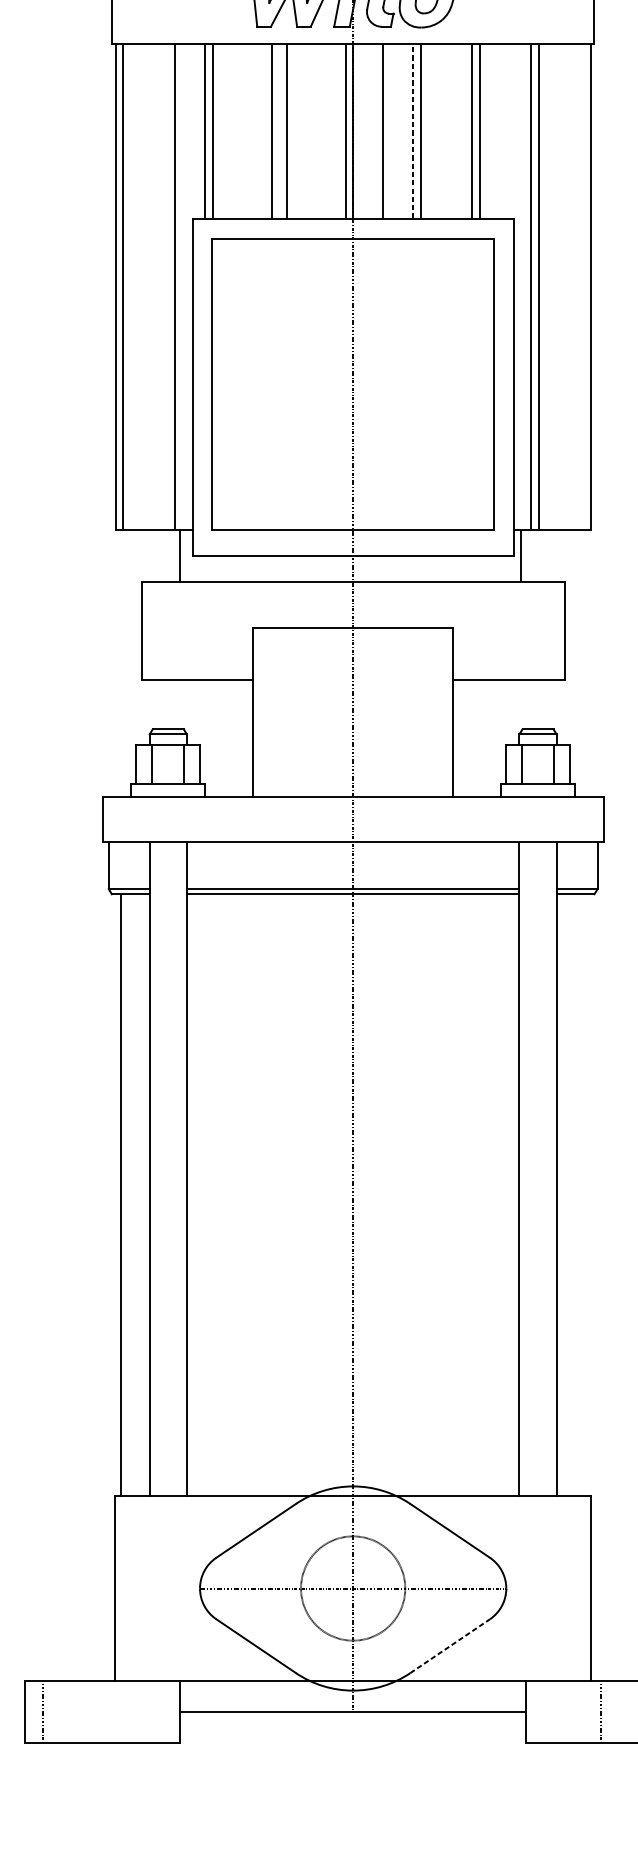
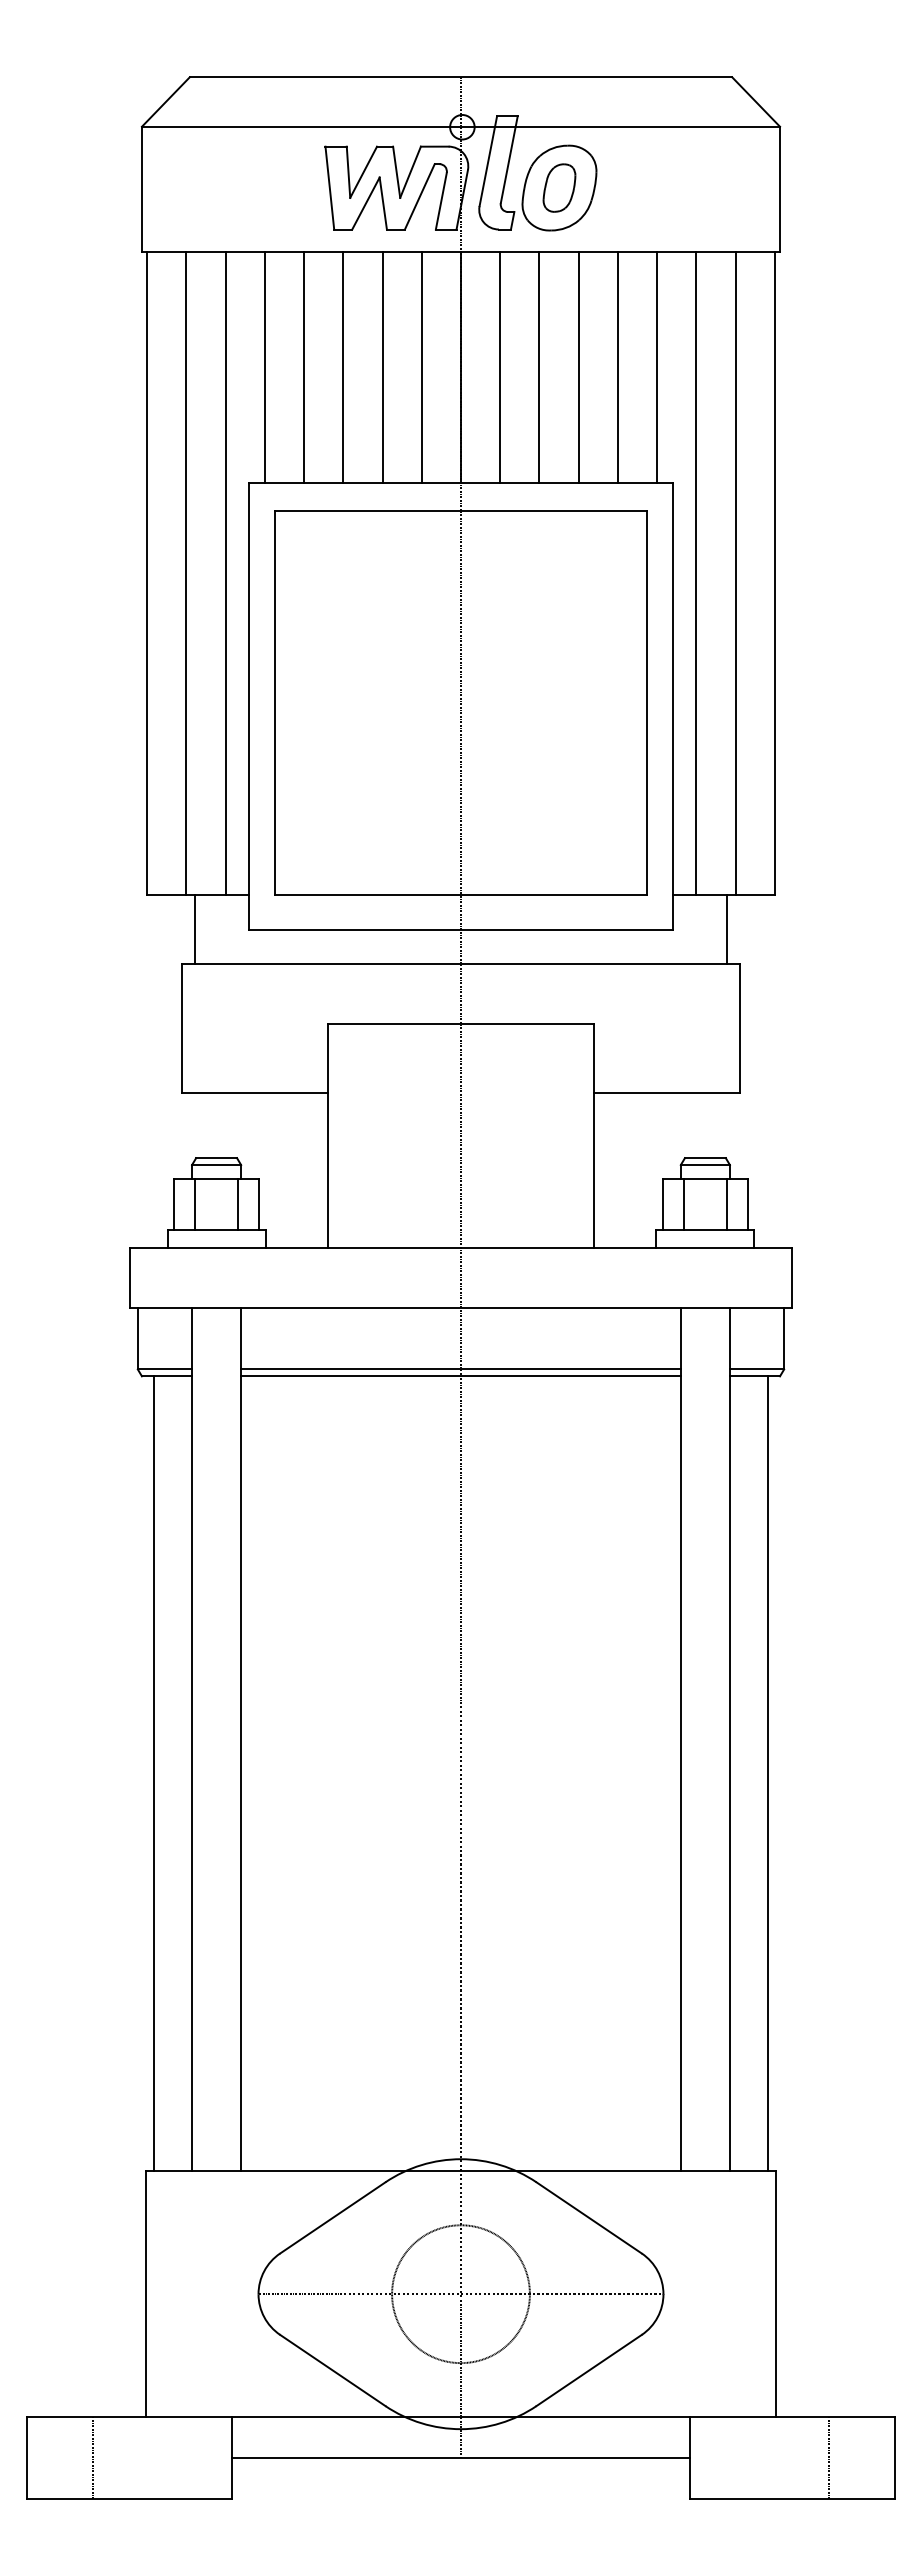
line: (213, 131) -> (304, 367), moved
line: (271, 131) -> (382, 367), moved
line: (286, 131) -> (343, 367), moved
line: (345, 131) -> (421, 367), moved
line: (412, 131) -> (539, 367), dashed -> solid
line: (420, 131) -> (578, 367), moved
line: (479, 131) -> (657, 367), moved
line: (122, 286) -> (186, 573), moved
line: (538, 286) -> (735, 573), moved
line: (180, 556) -> (194, 929), moved
line: (520, 556) -> (727, 929), moved
line: (585, 1194) -> (767, 1773), added
line: (450, 1646) -> (589, 2370), dashed -> solid
line: (42, 1712) -> (92, 2457), moved
line: (601, 1712) -> (829, 2457), moved

